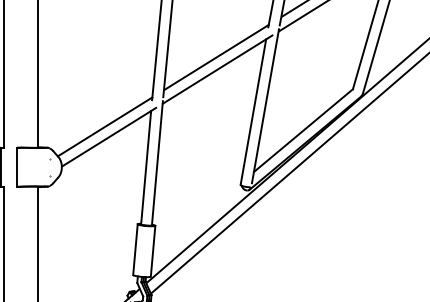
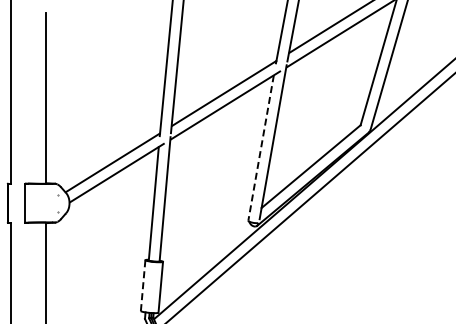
line: (253, 112) -> (261, 148), solid -> dashed
line: (135, 249) -> (143, 285), solid -> dashed

